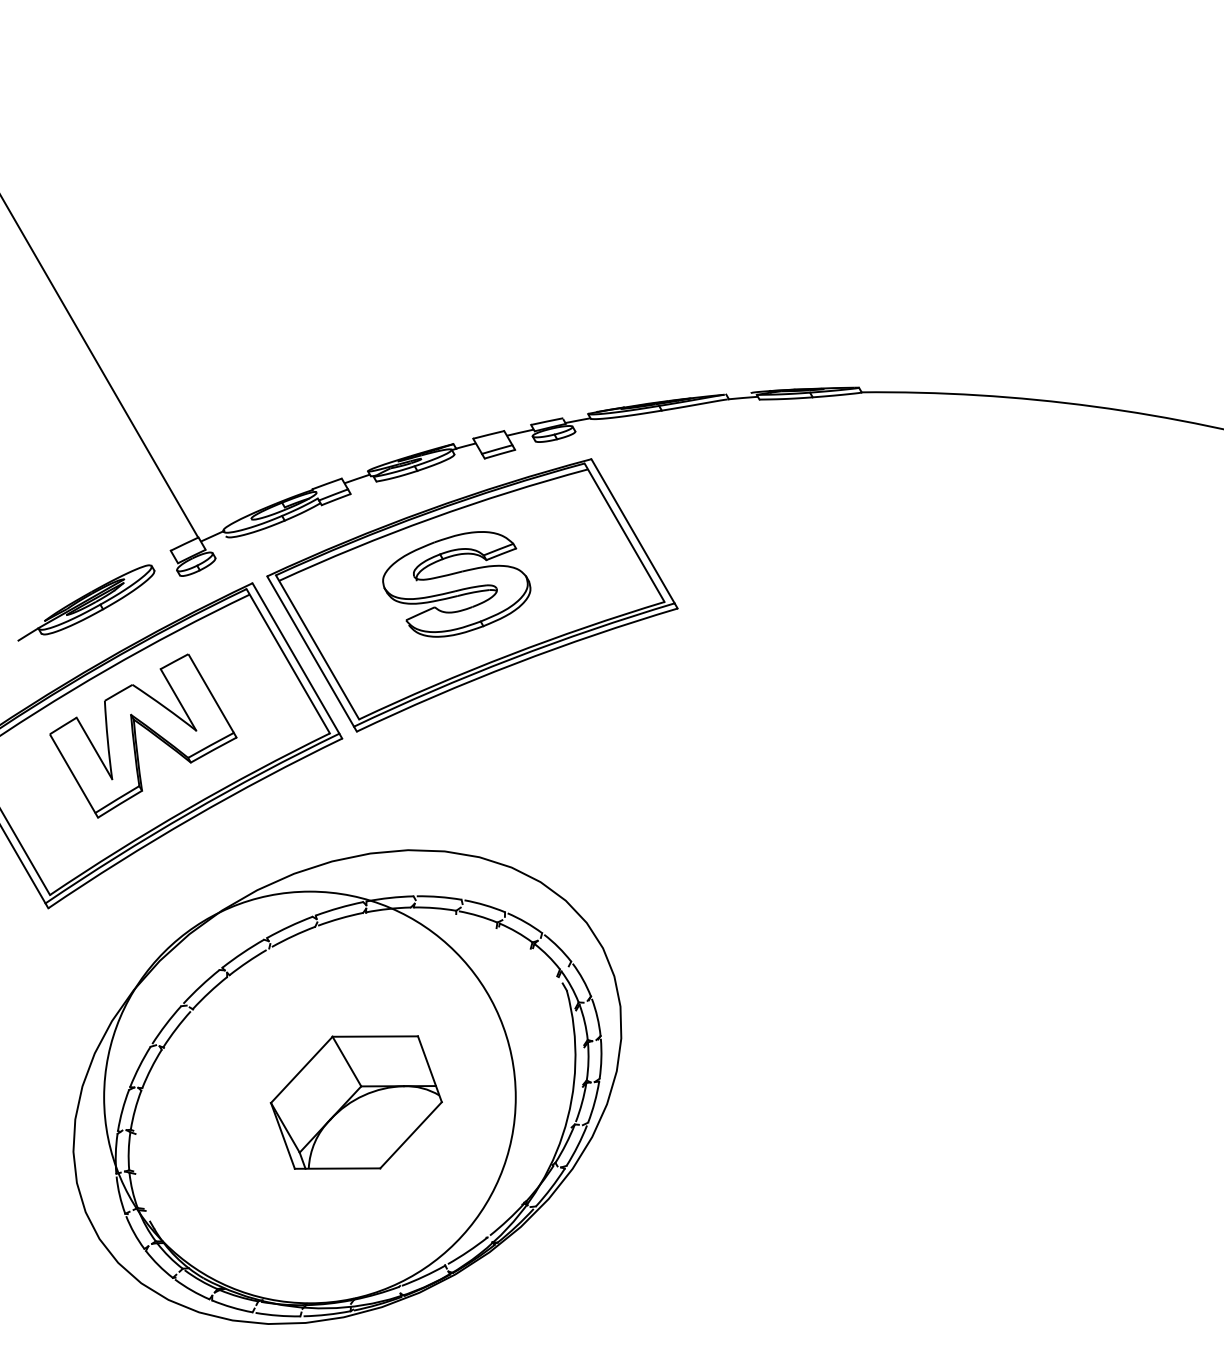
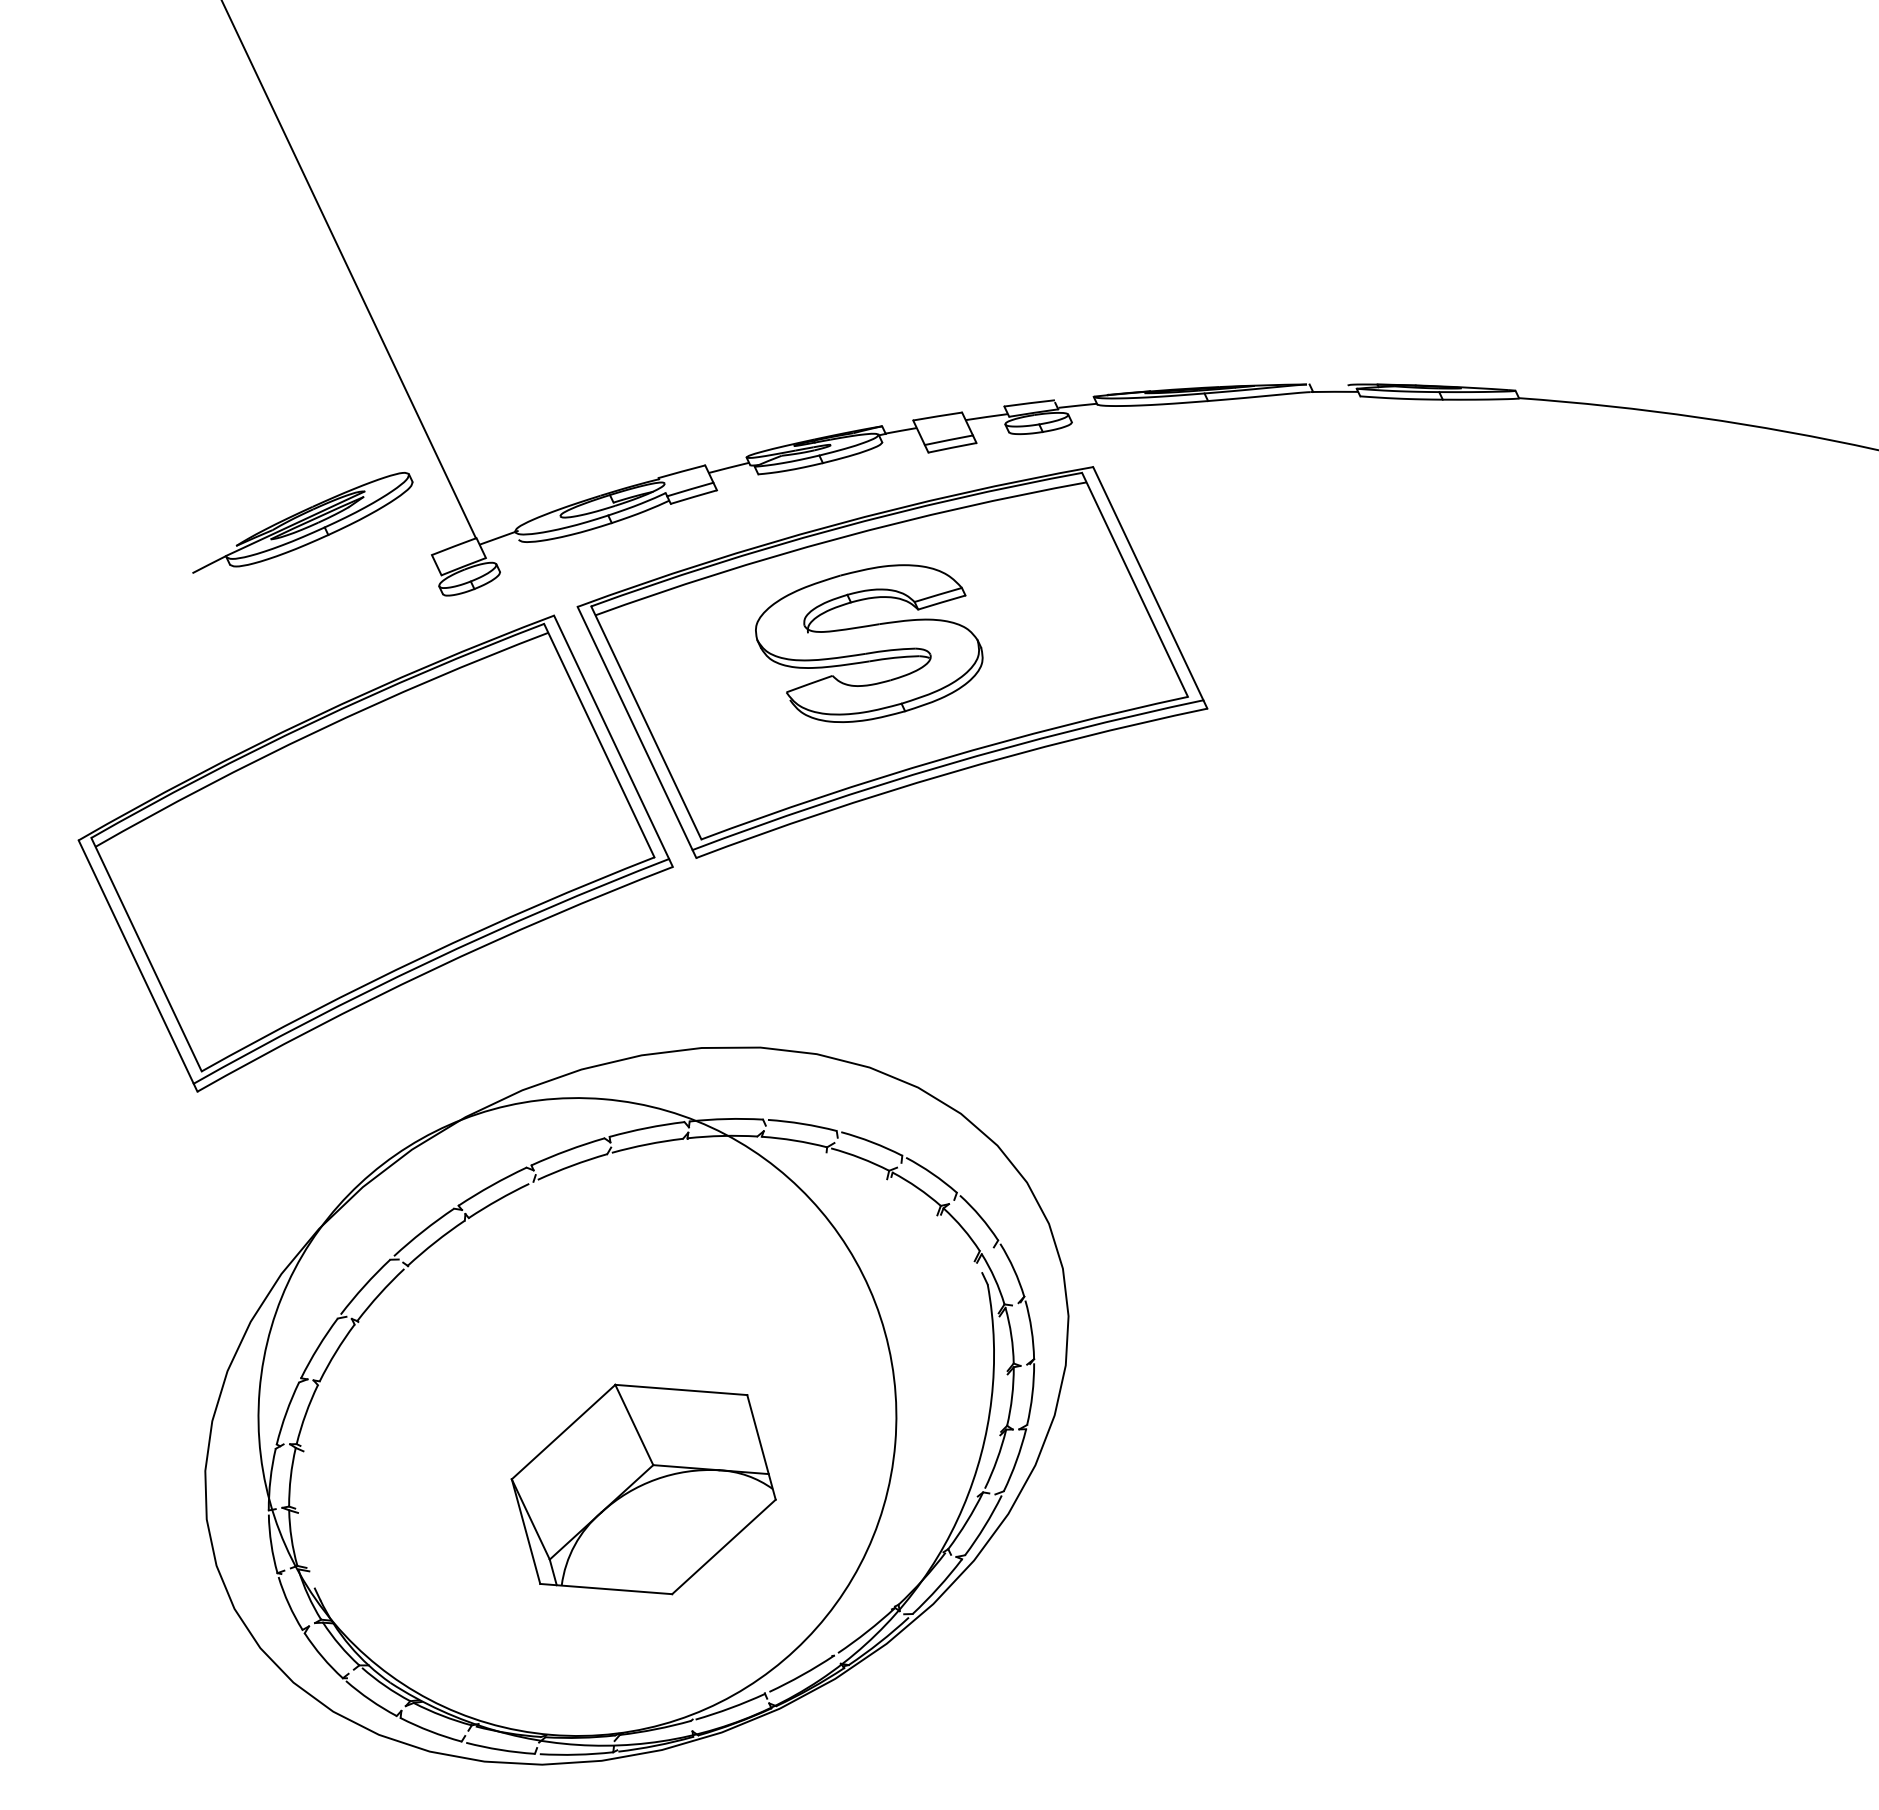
part: (86, 602) -> (303, 522), moved
part: (145, 729) -> (370, 827), removed
part: (355, 1102) -> (642, 1489), moved

